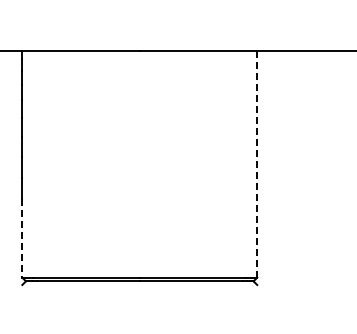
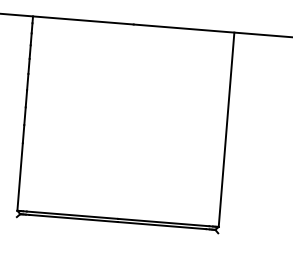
line: (257, 163) -> (226, 129), dashed -> solid
line: (22, 238) -> (20, 177), dashed -> solid

